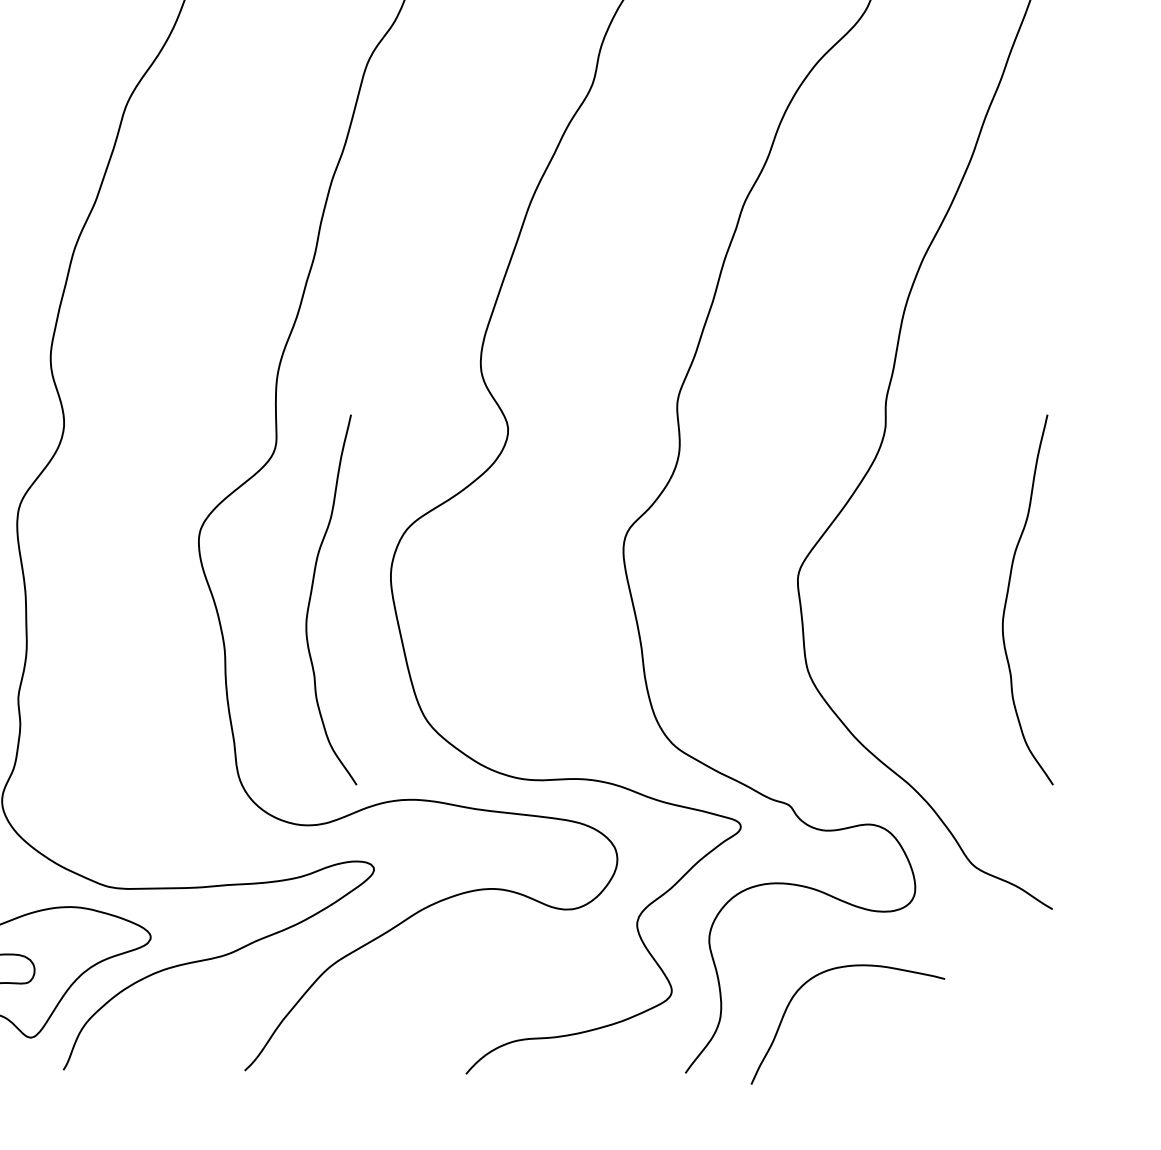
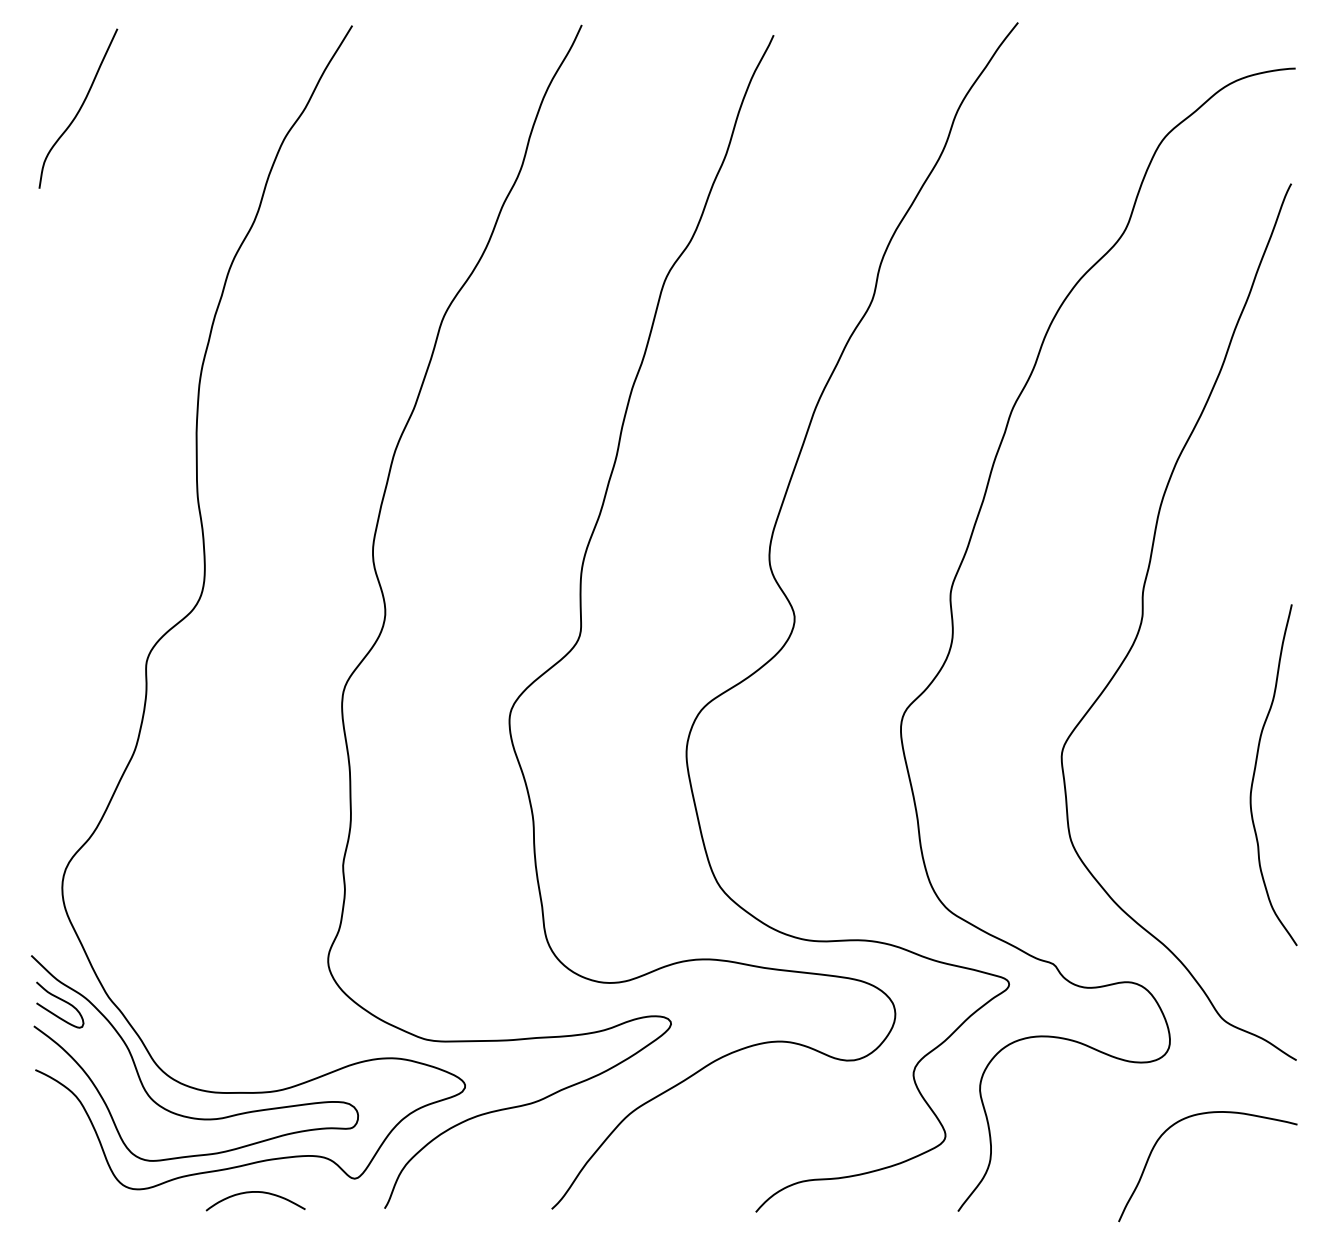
curve: (311, 597) -> (613, 772), removed
curve: (833, 970) -> (1194, 1116), moved

